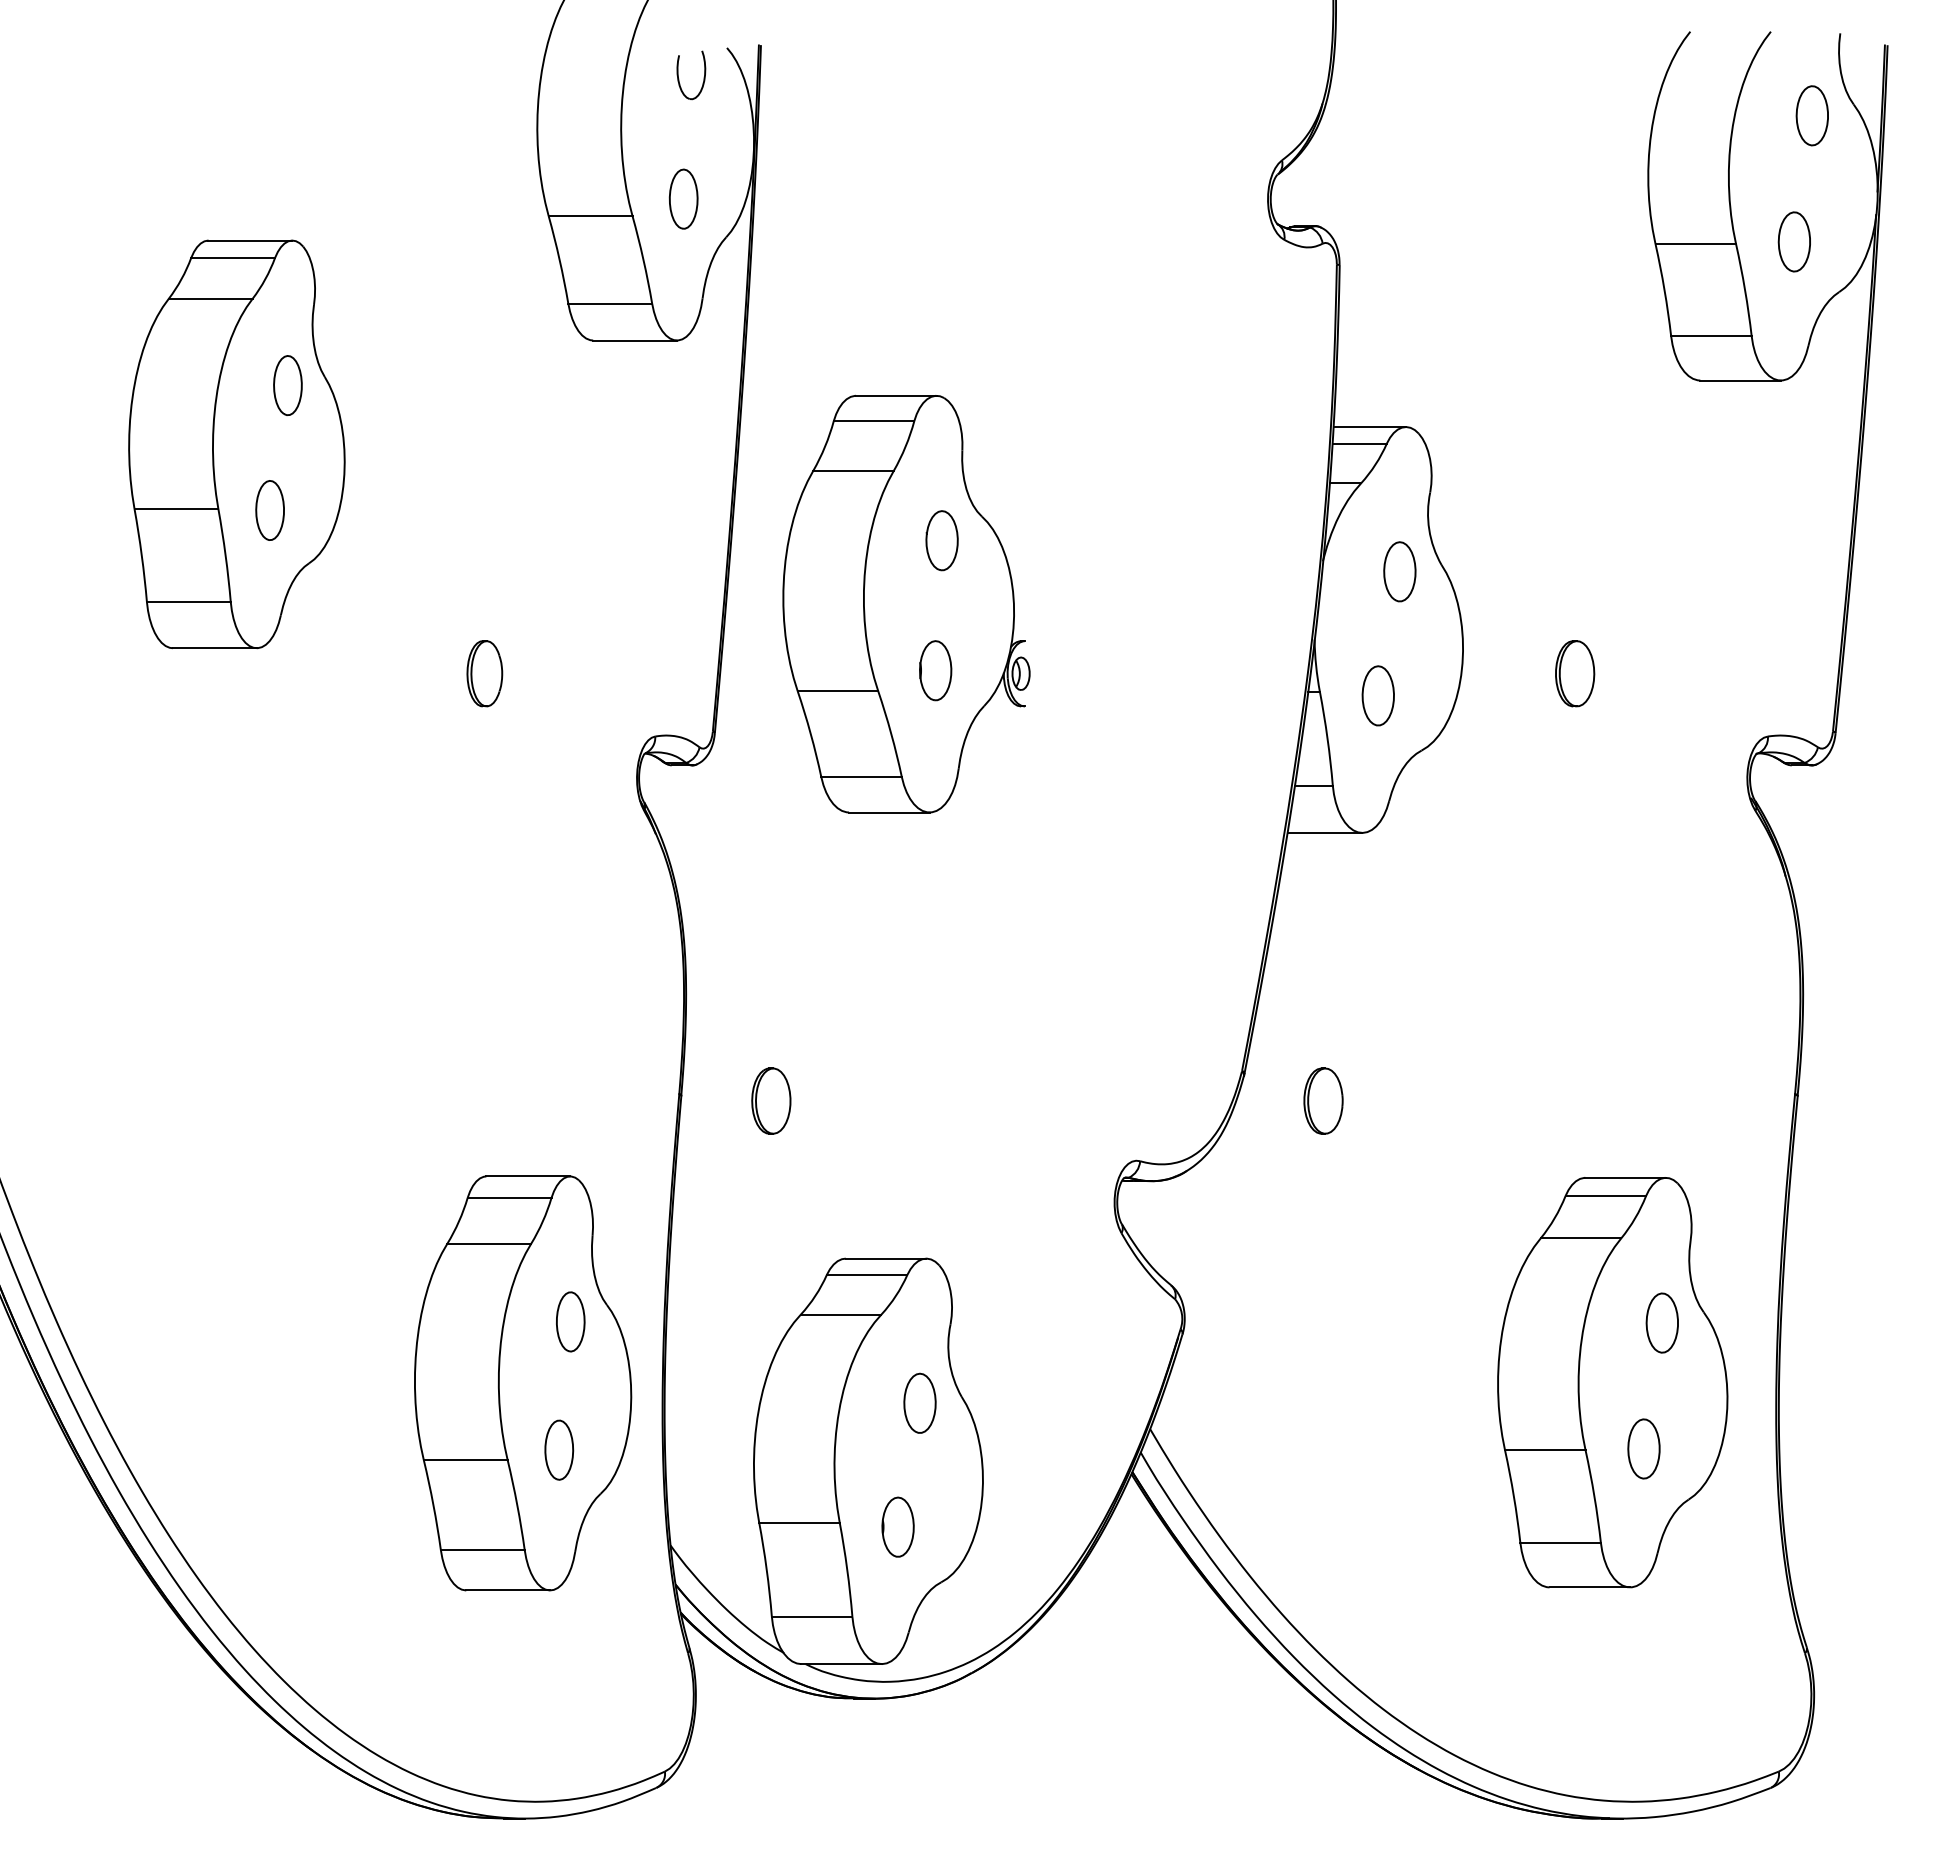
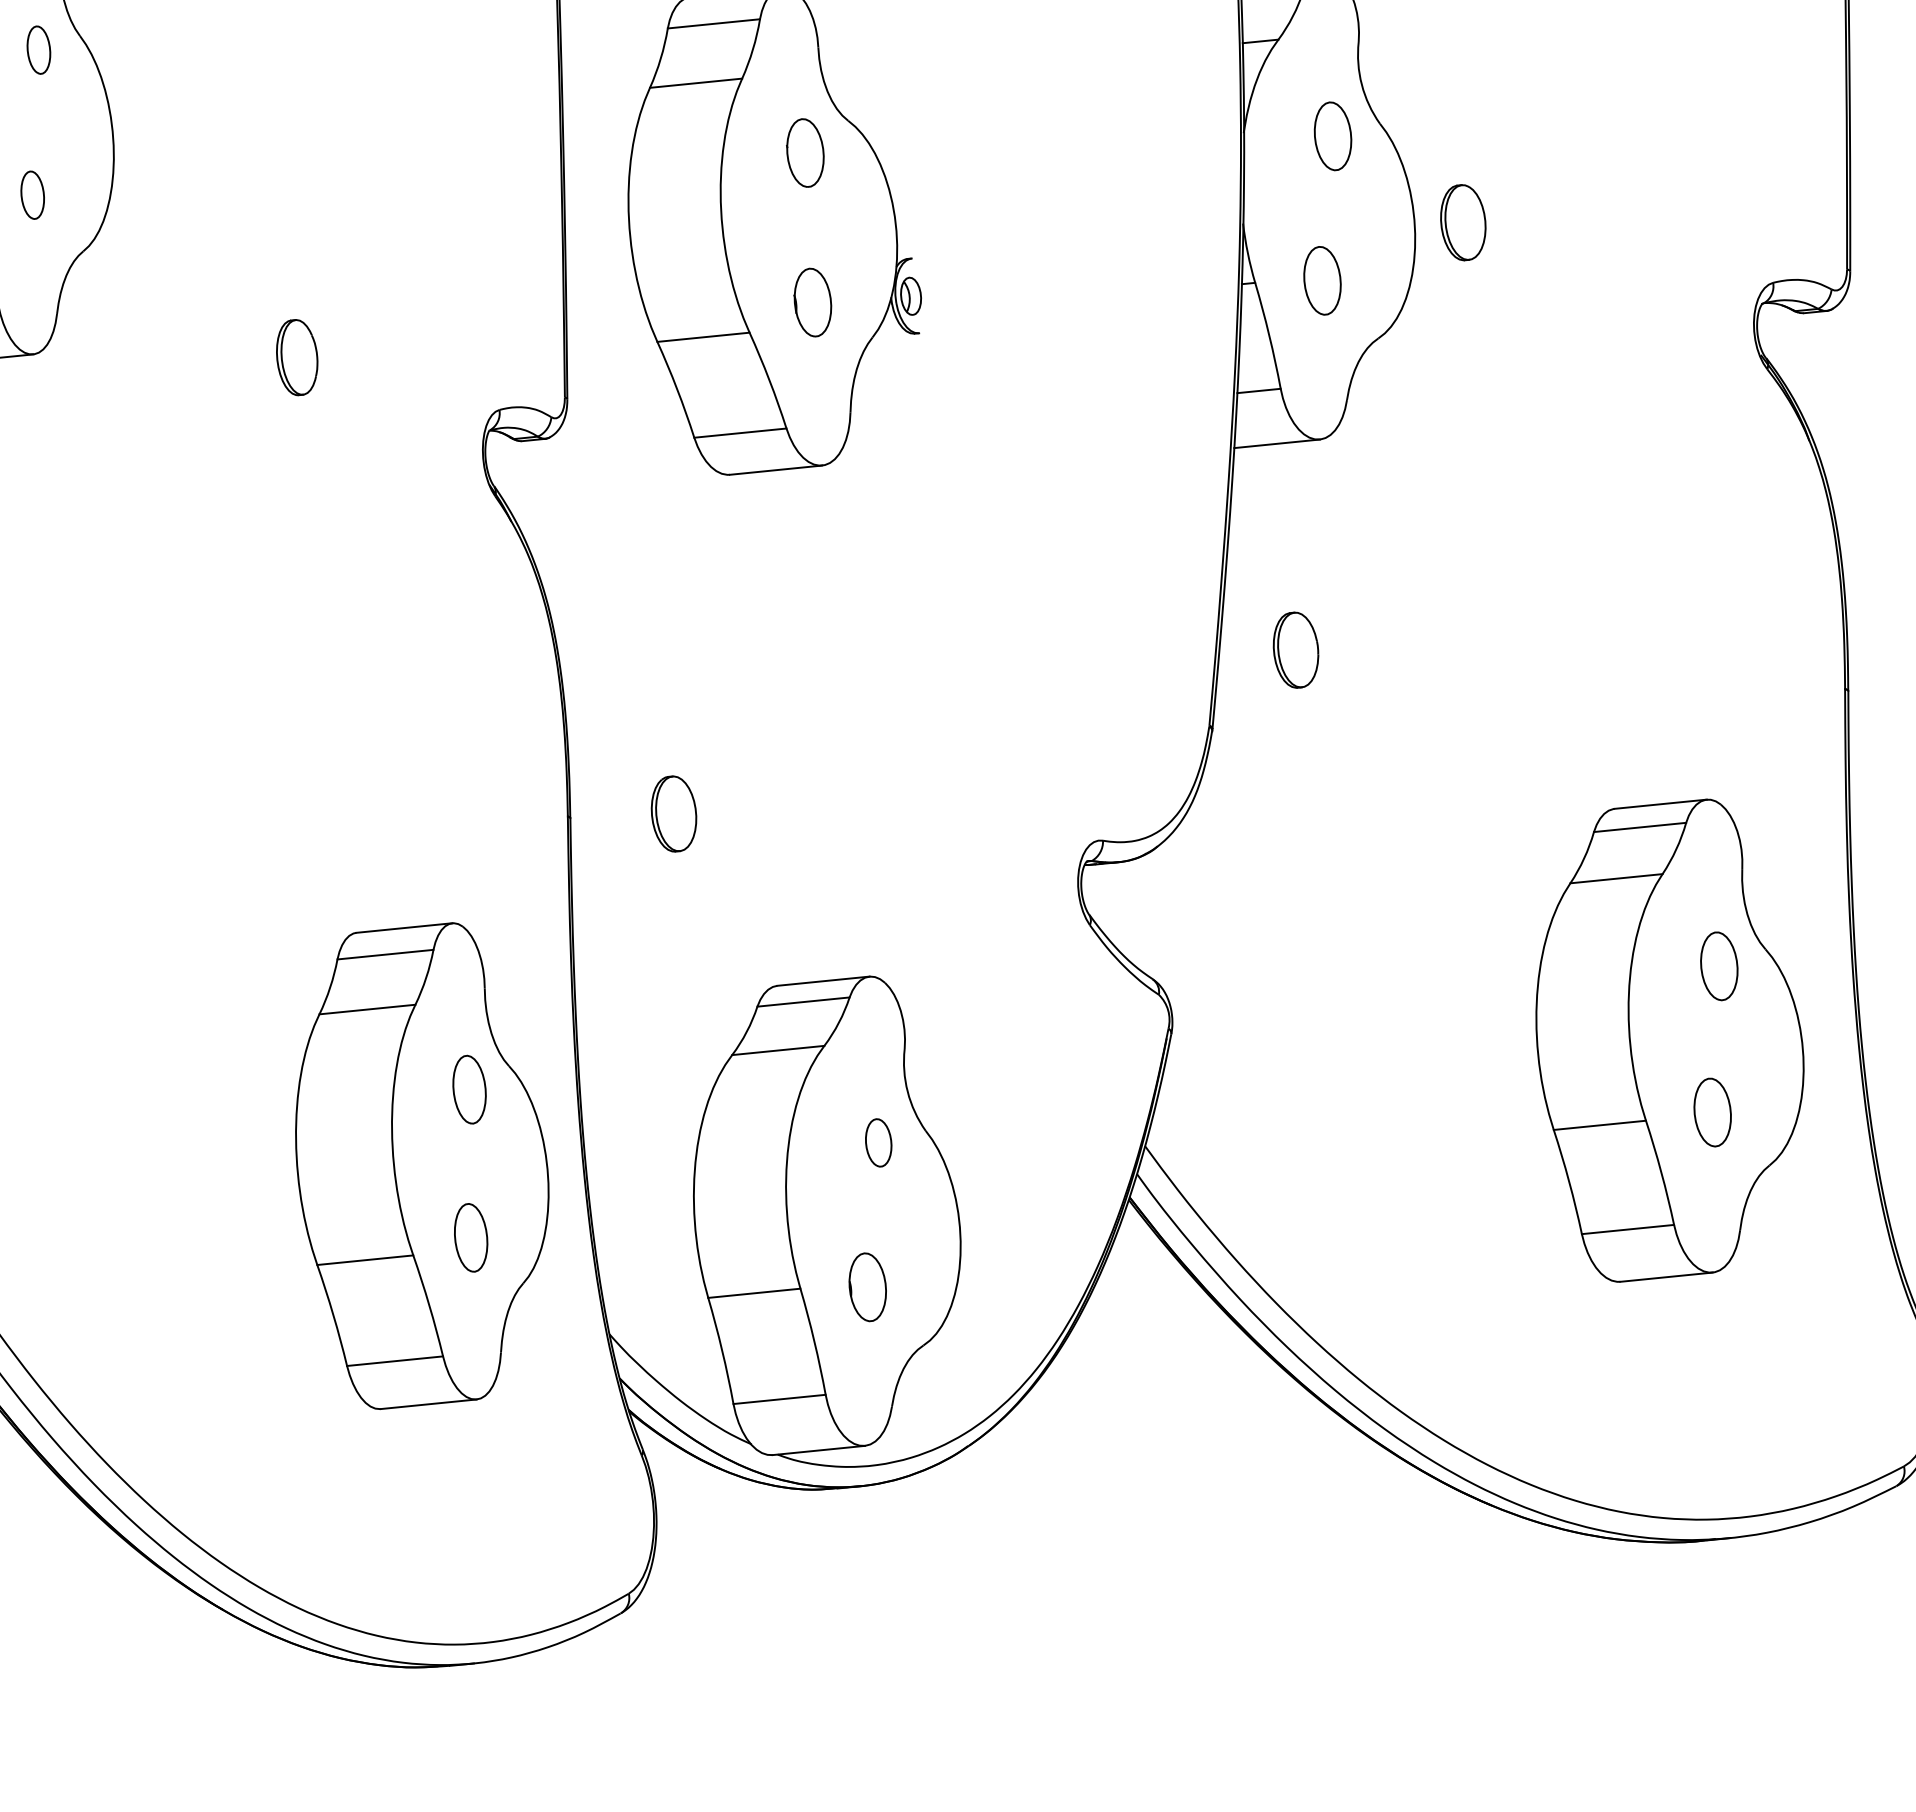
part: (287, 385) -> (38, 50), size x0.7
part: (269, 510) -> (32, 195), size x0.7
part: (1575, 673) -> (1463, 222), moved
part: (1323, 1100) -> (1295, 649), moved
part: (919, 1402) -> (878, 1142), size x0.7

